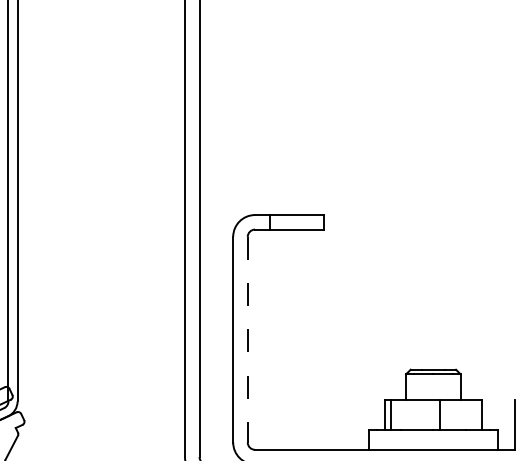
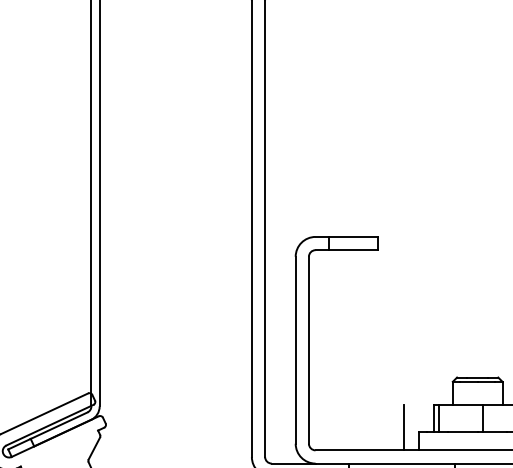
line: (247, 339) -> (308, 350), dashed -> solid
line: (351, 424) -> (403, 427), added

